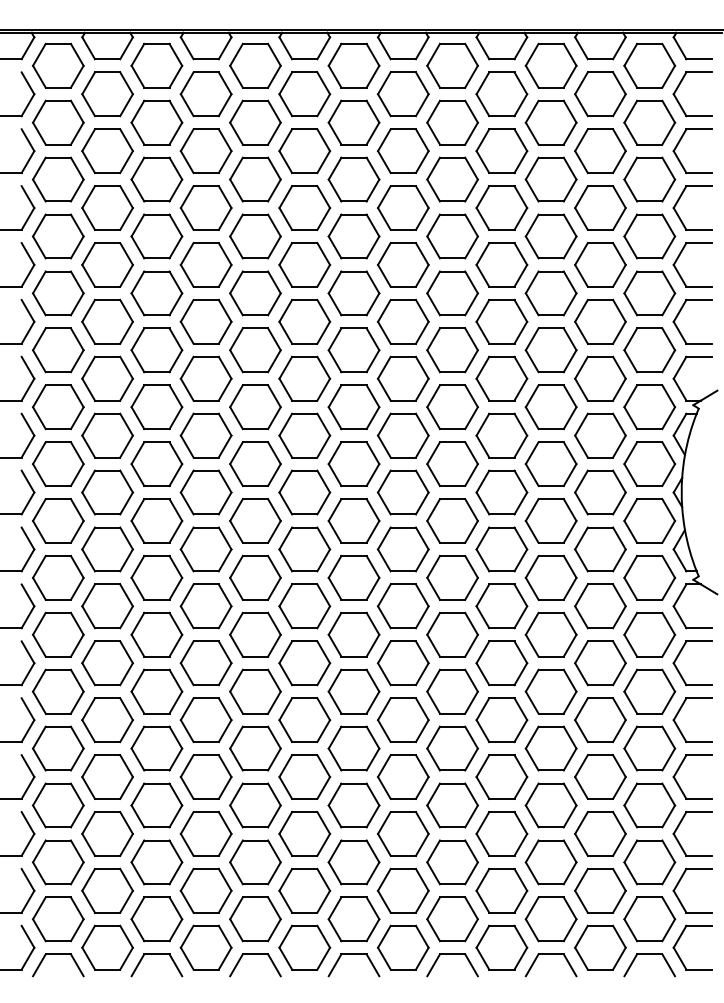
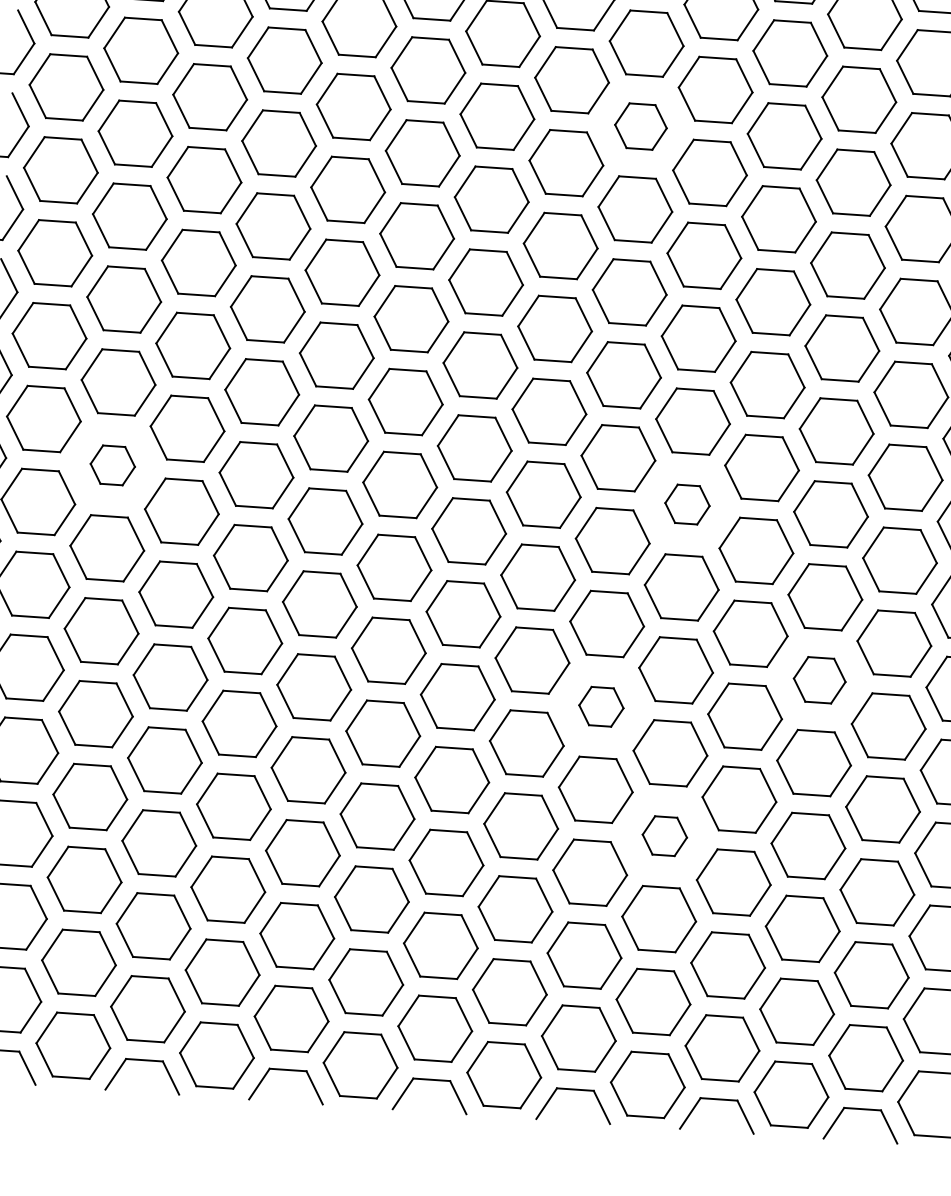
part: (452, 293) -> (640, 126), size x0.7
part: (107, 549) -> (112, 465), size x0.6
part: (501, 549) -> (686, 504), size x0.6
part: (600, 663) -> (819, 680), size x0.7
part: (452, 691) -> (601, 706), size x0.6
part: (501, 776) -> (664, 835), size x0.6

